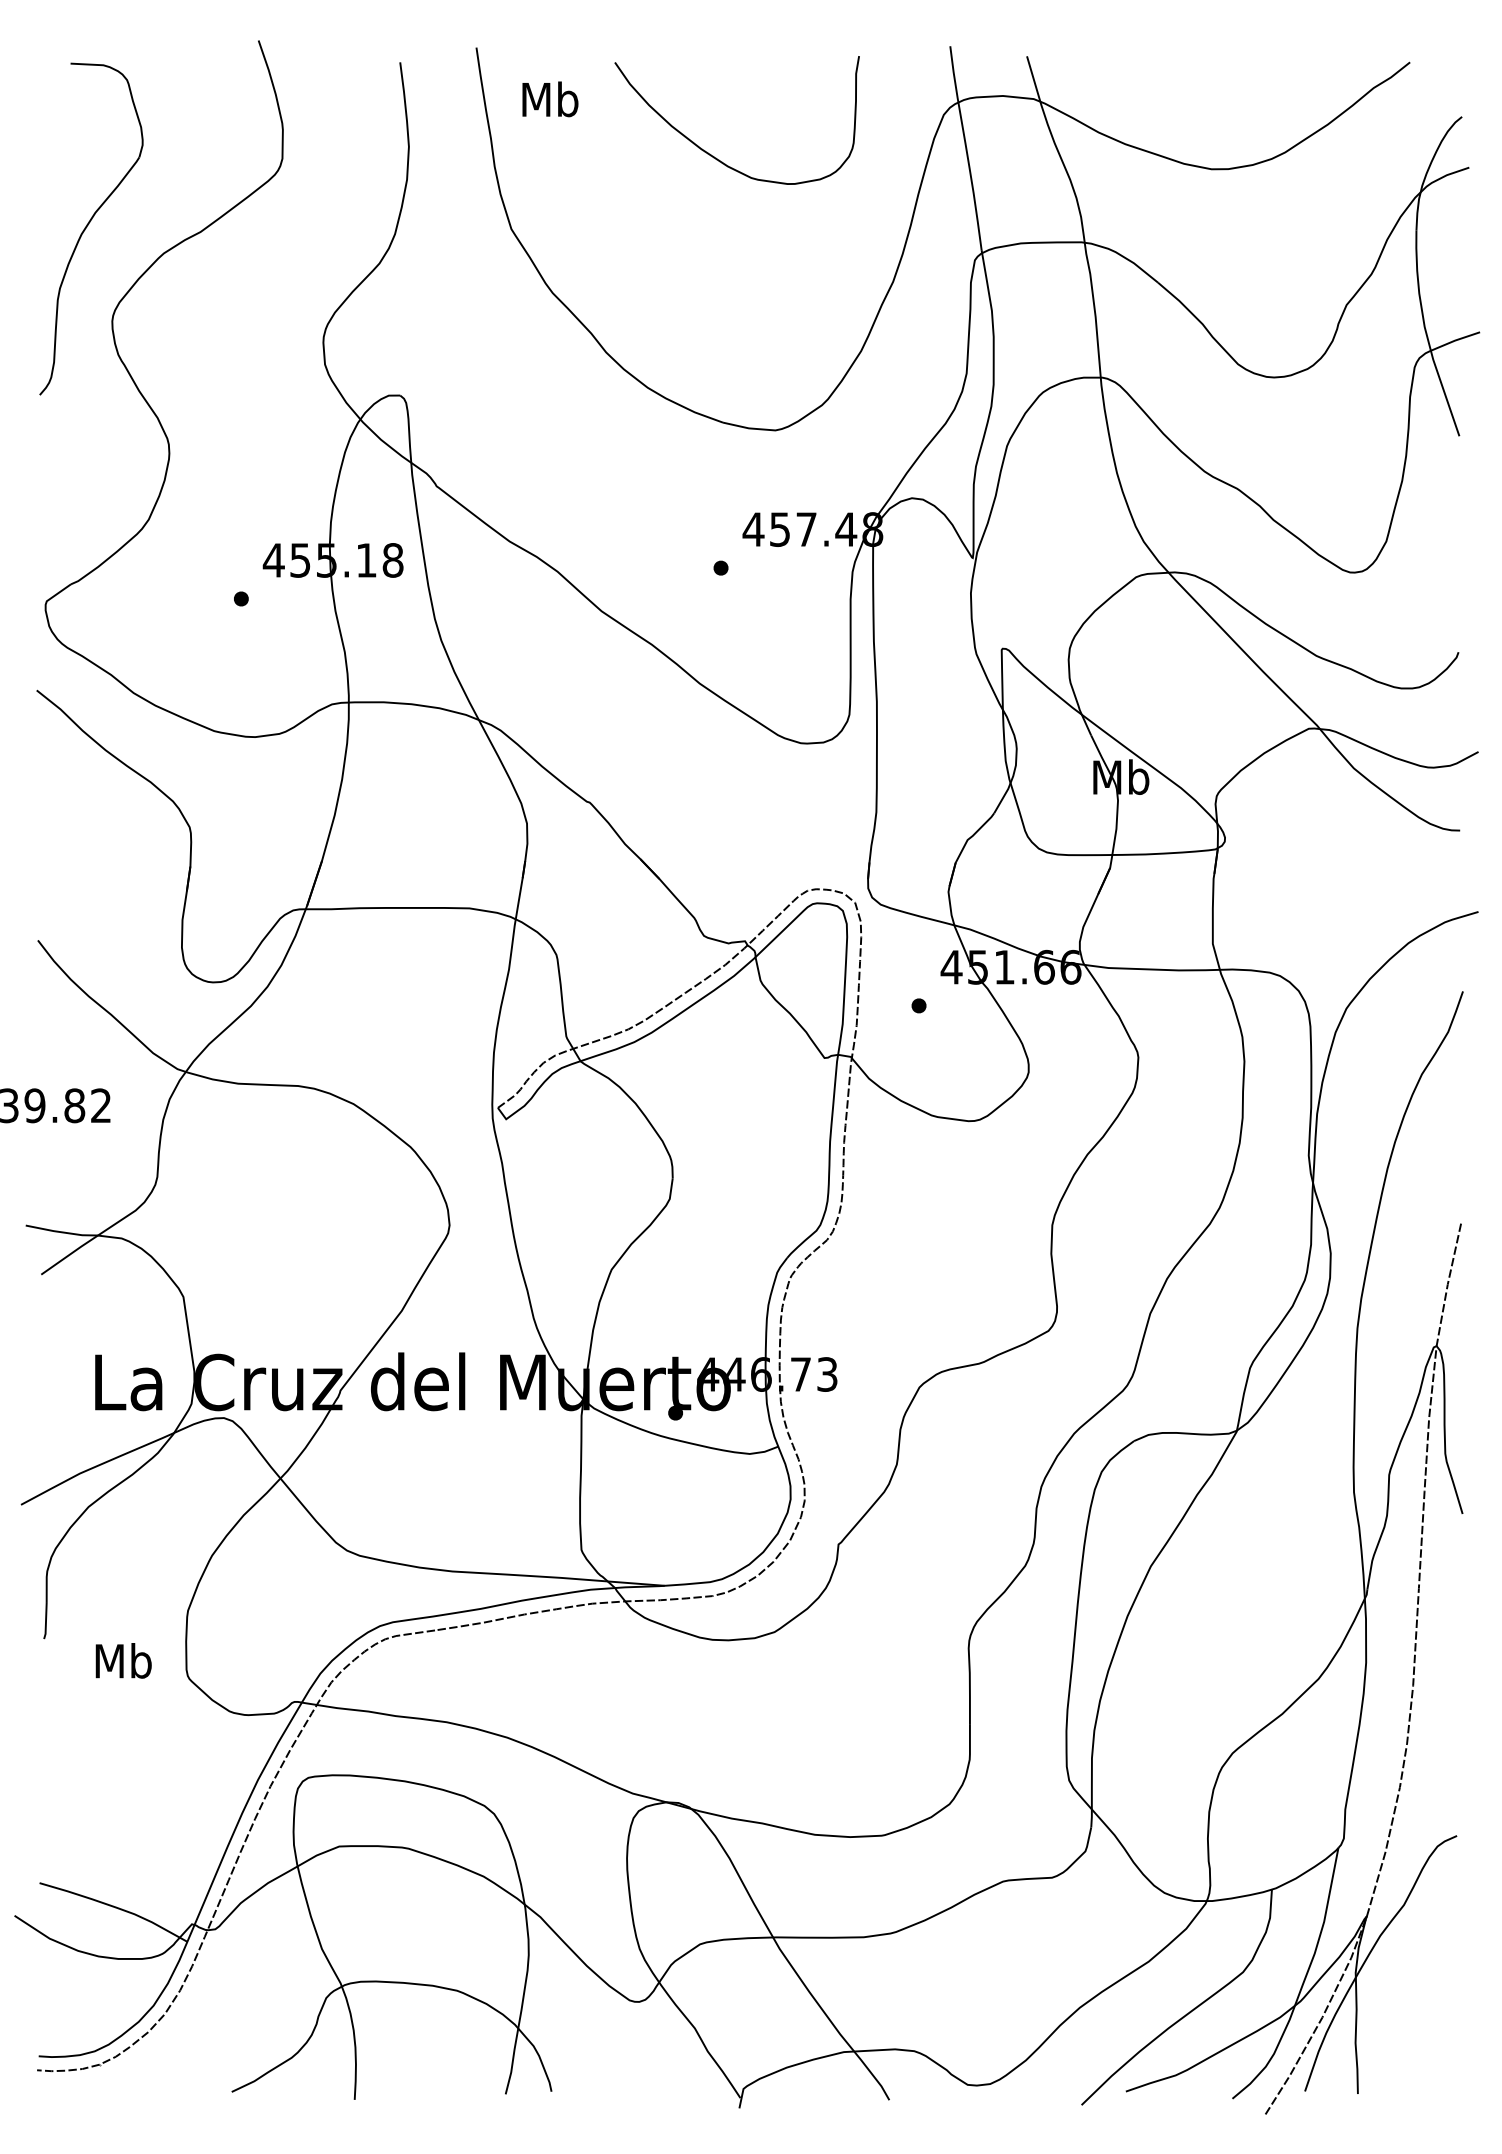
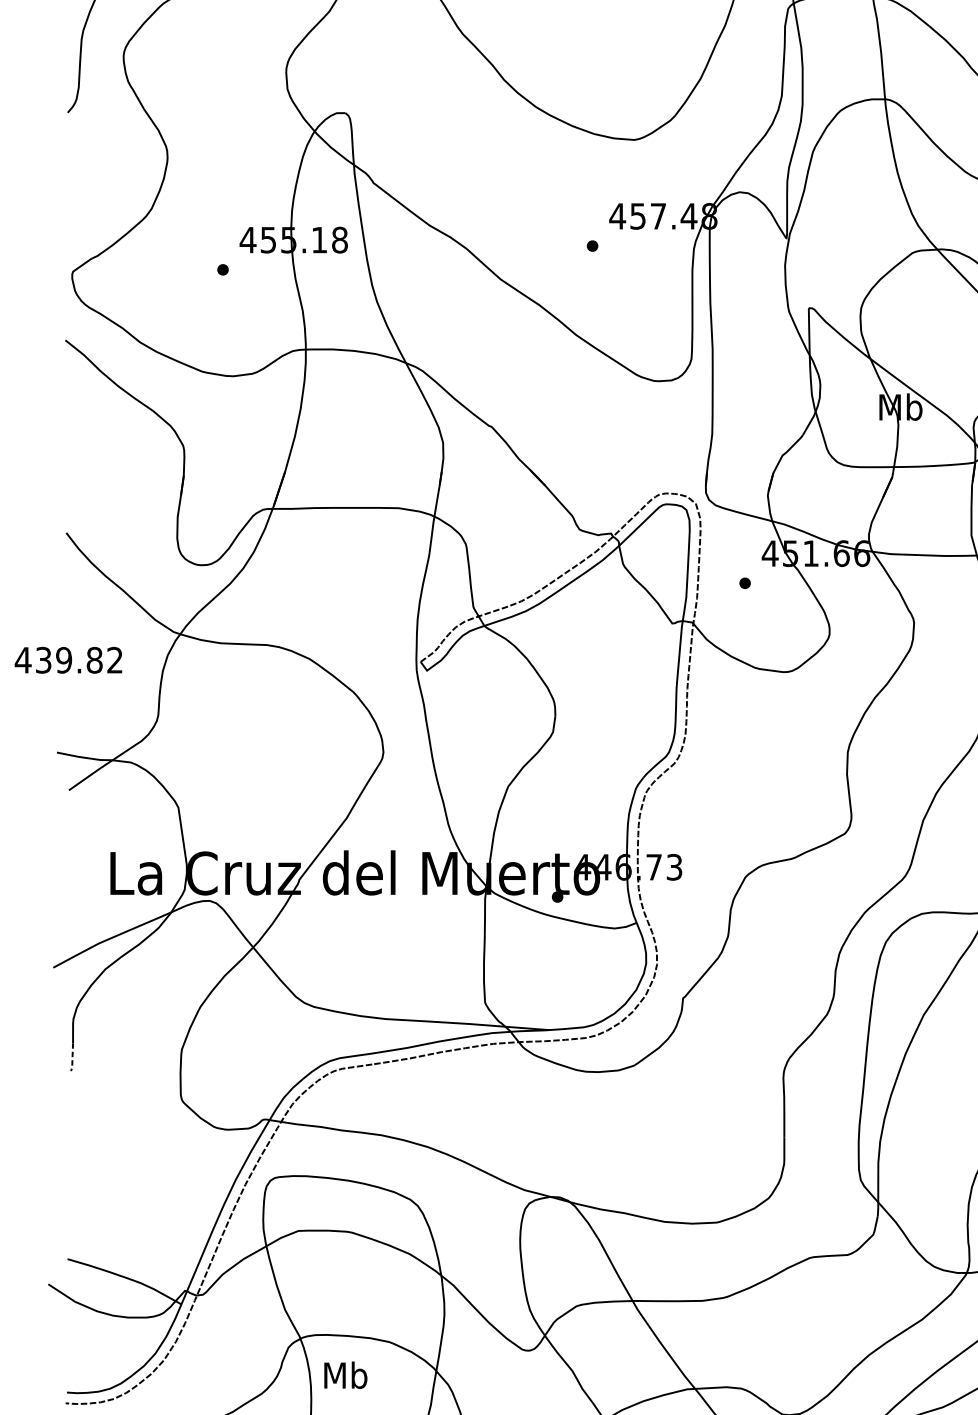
line: (45, 1622) -> (72, 1058), solid -> dashed
text: (123, 1660) -> (345, 1375), moved

